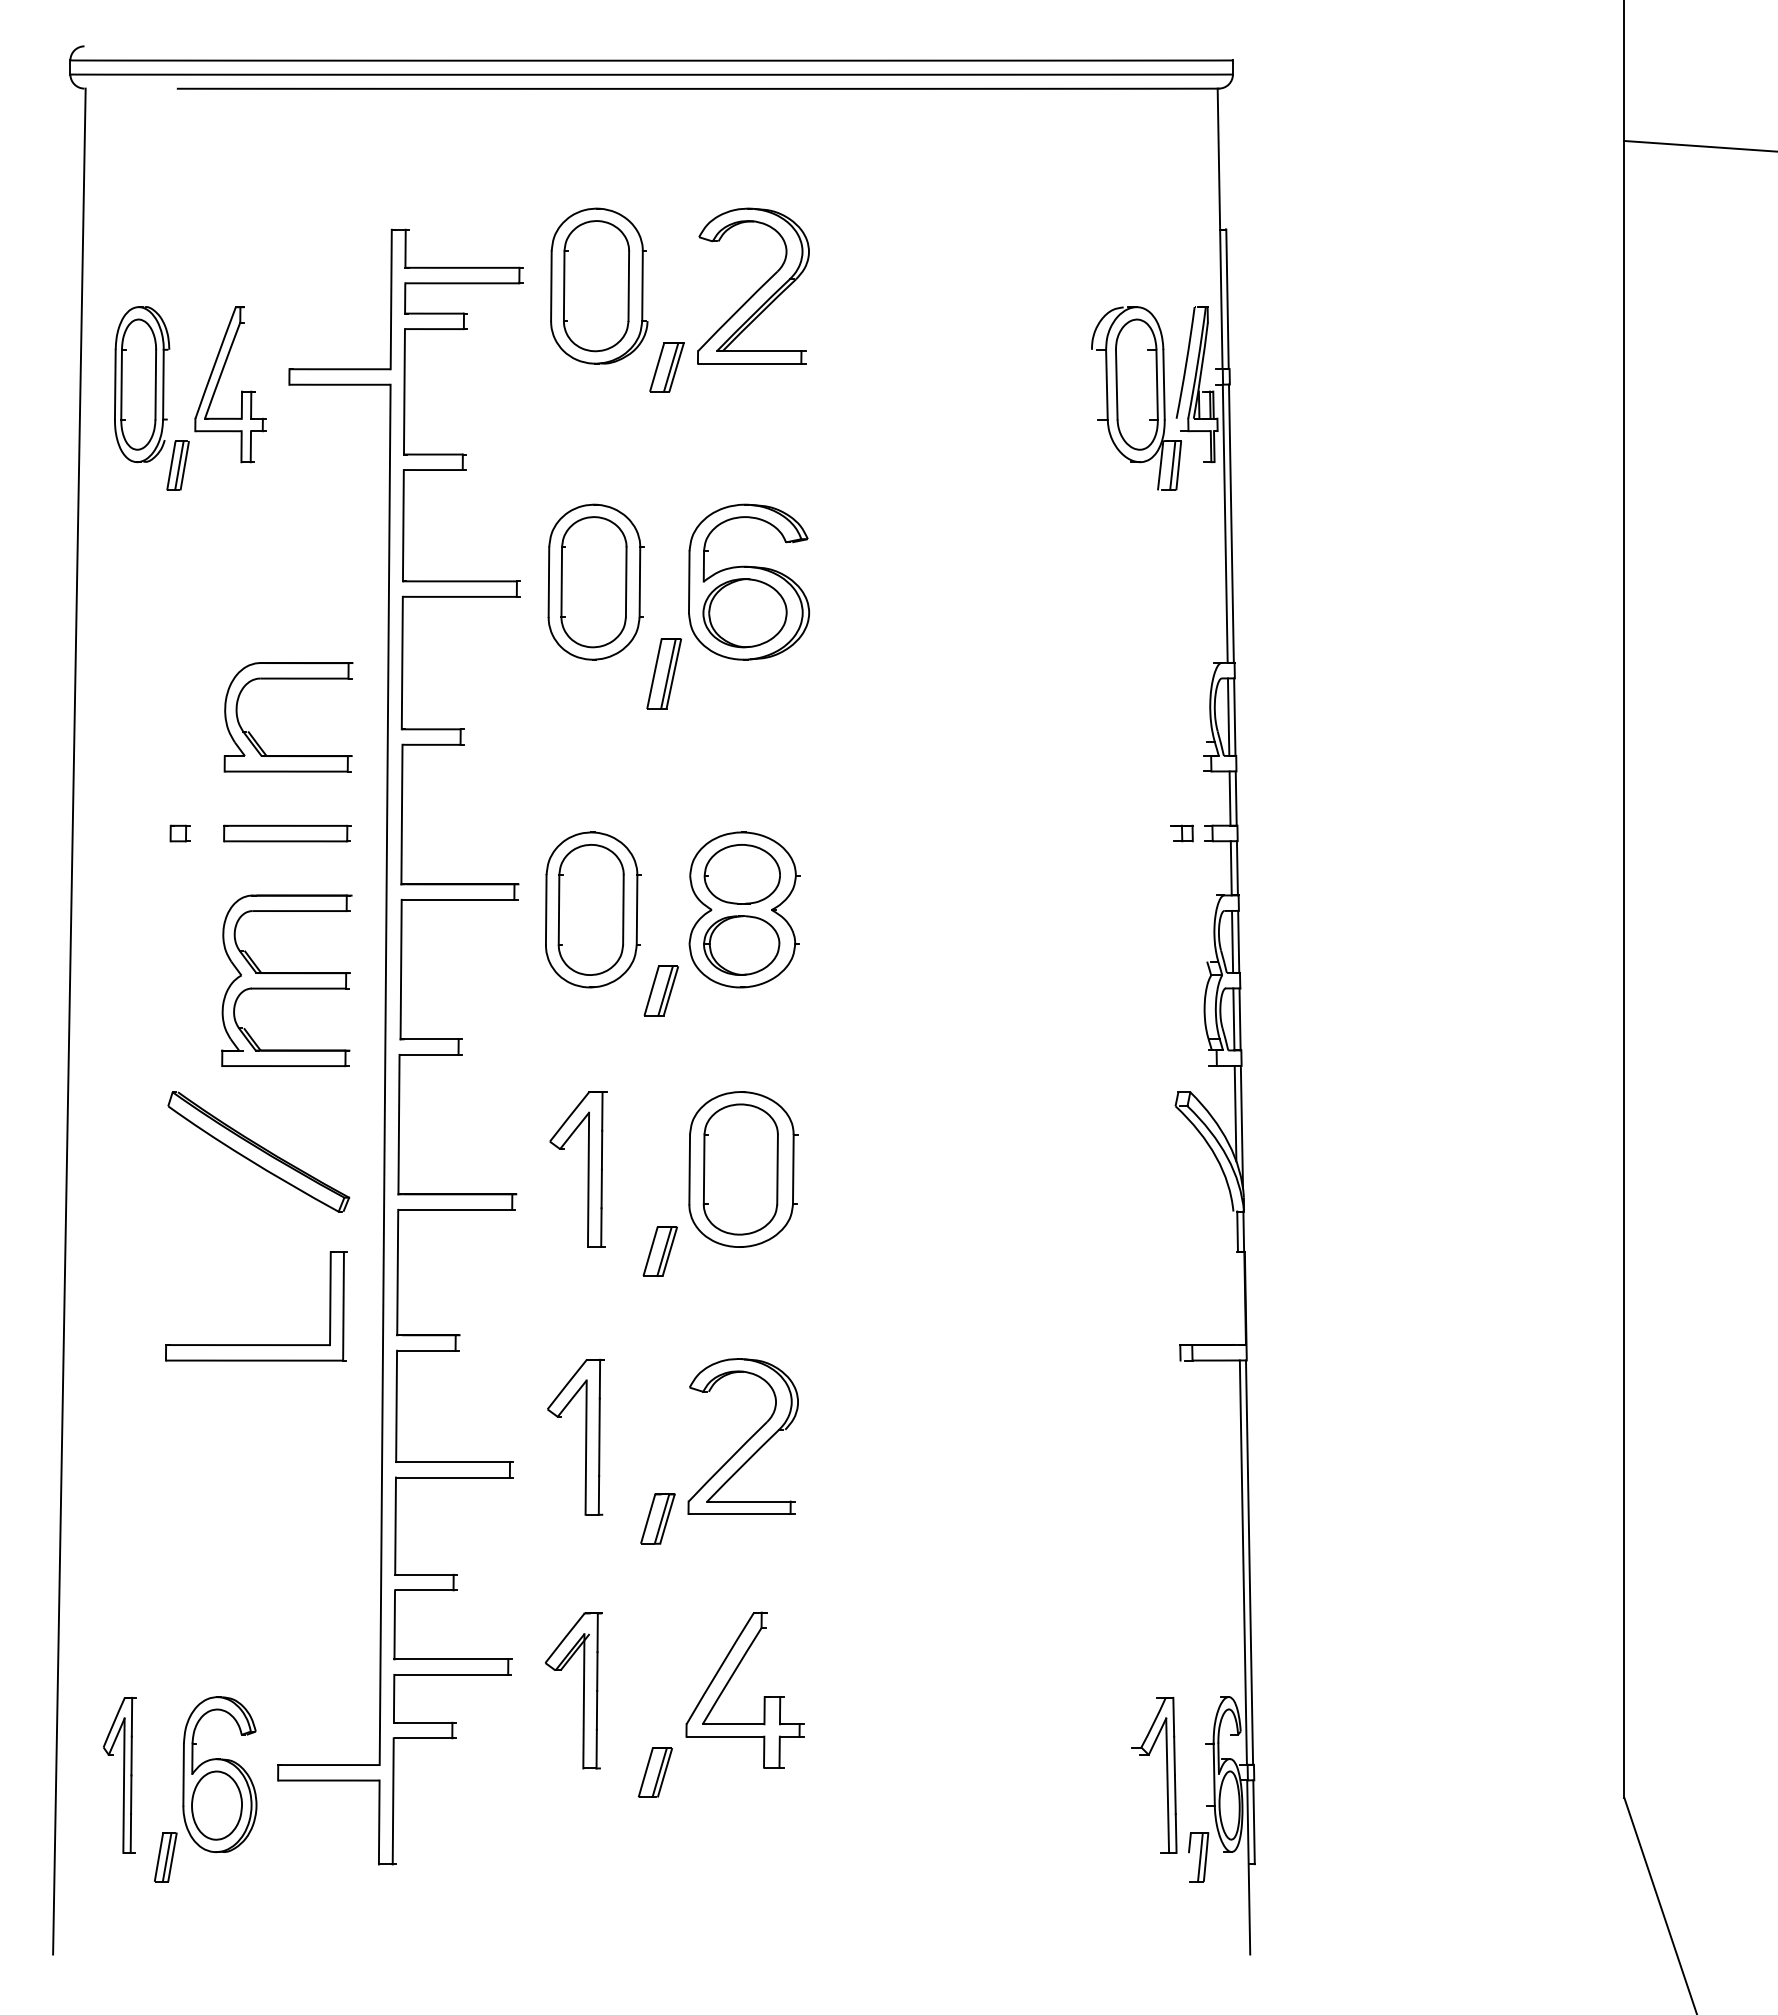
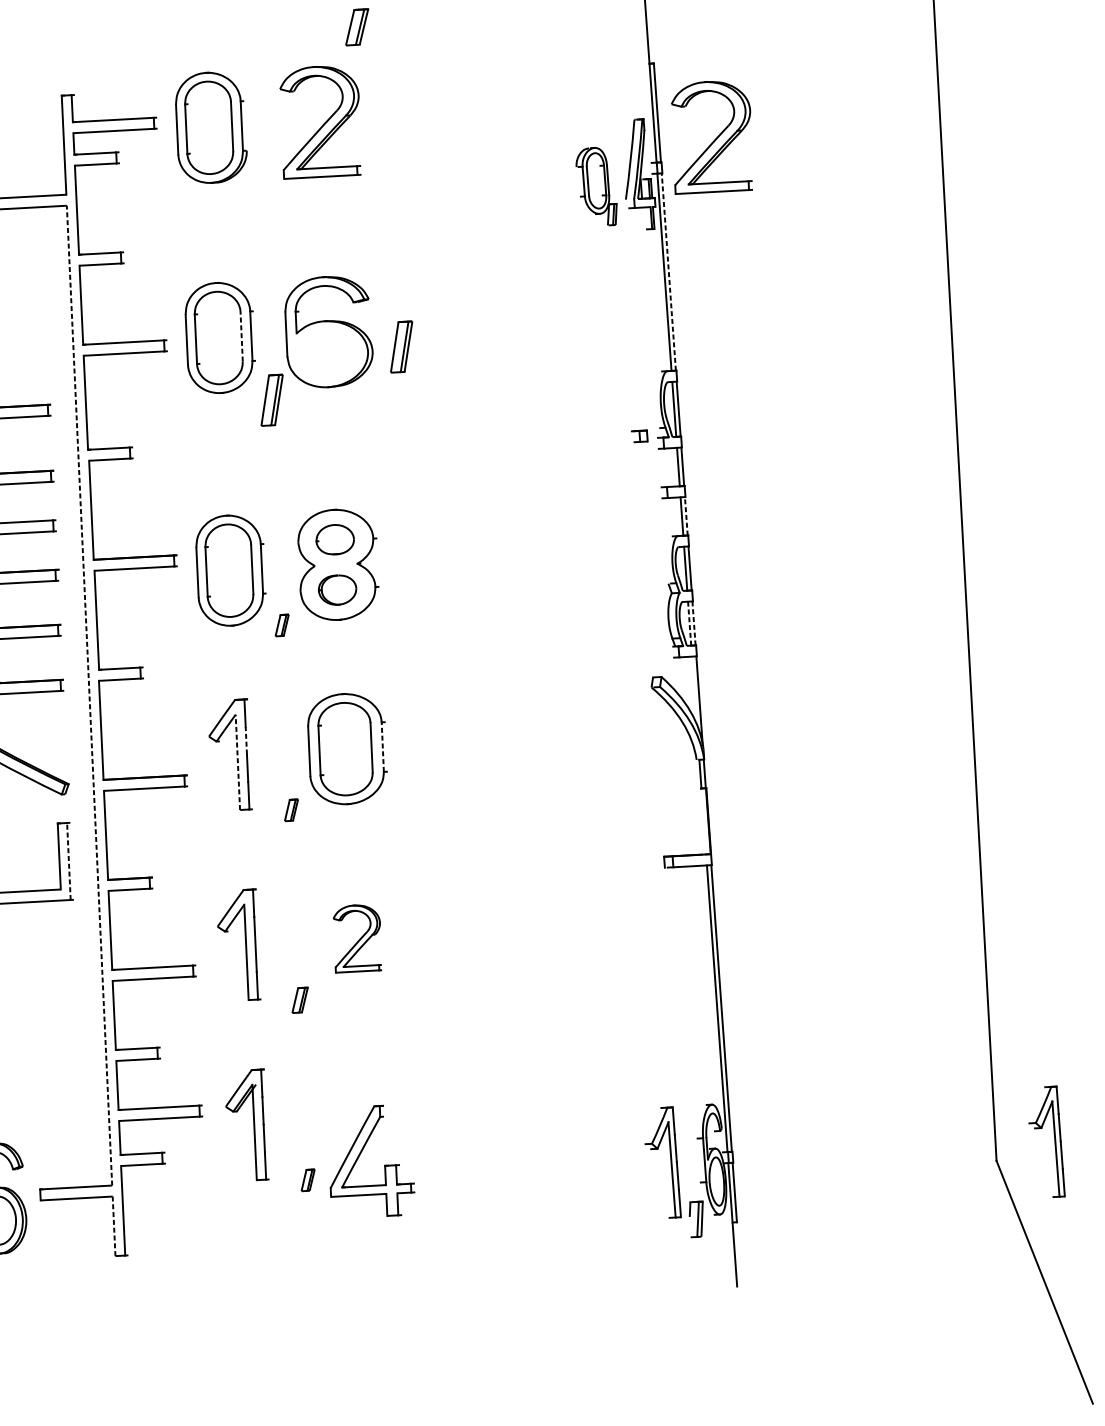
part: (1302, 336) -> (712, 136), added
part: (666, 367) -> (356, 27), moved
part: (1136, 398) -> (596, 186), size x0.6
line: (1231, 523) -> (668, 271), solid -> dashed
line: (626, 582) -> (241, 336), solid -> dashed
part: (849, 608) -> (401, 346), added
part: (744, 613) -> (326, 354), removed
part: (1181, 833) -> (639, 436), moved
line: (1237, 867) -> (686, 515), solid -> dashed
part: (741, 874) -> (334, 539), size x0.7
part: (741, 945) -> (337, 590), size x0.7
part: (660, 990) -> (281, 625), size x0.6
line: (1233, 1018) -> (689, 623), solid -> dashed
line: (1240, 1018) -> (694, 622), solid -> dashed
line: (385, 1074) -> (89, 695), solid -> dashed
line: (1235, 1113) -> (694, 690), removed
line: (602, 1149) -> (246, 740), solid -> dashed
line: (793, 1169) -> (382, 747), solid -> dashed
line: (588, 1179) -> (237, 762), solid -> dashed
part: (659, 1251) -> (290, 810), size x0.6
line: (343, 1305) -> (68, 860), solid -> dashed
part: (742, 1436) -> (356, 938), size x0.6
part: (657, 1518) -> (299, 999), size x0.7
part: (730, 1680) -> (360, 1155), moved
part: (655, 1772) -> (308, 1180), size x0.6
part: (1707, 1775) -> (1054, 1141), added
line: (379, 1822) -> (114, 1226), solid -> dashed

